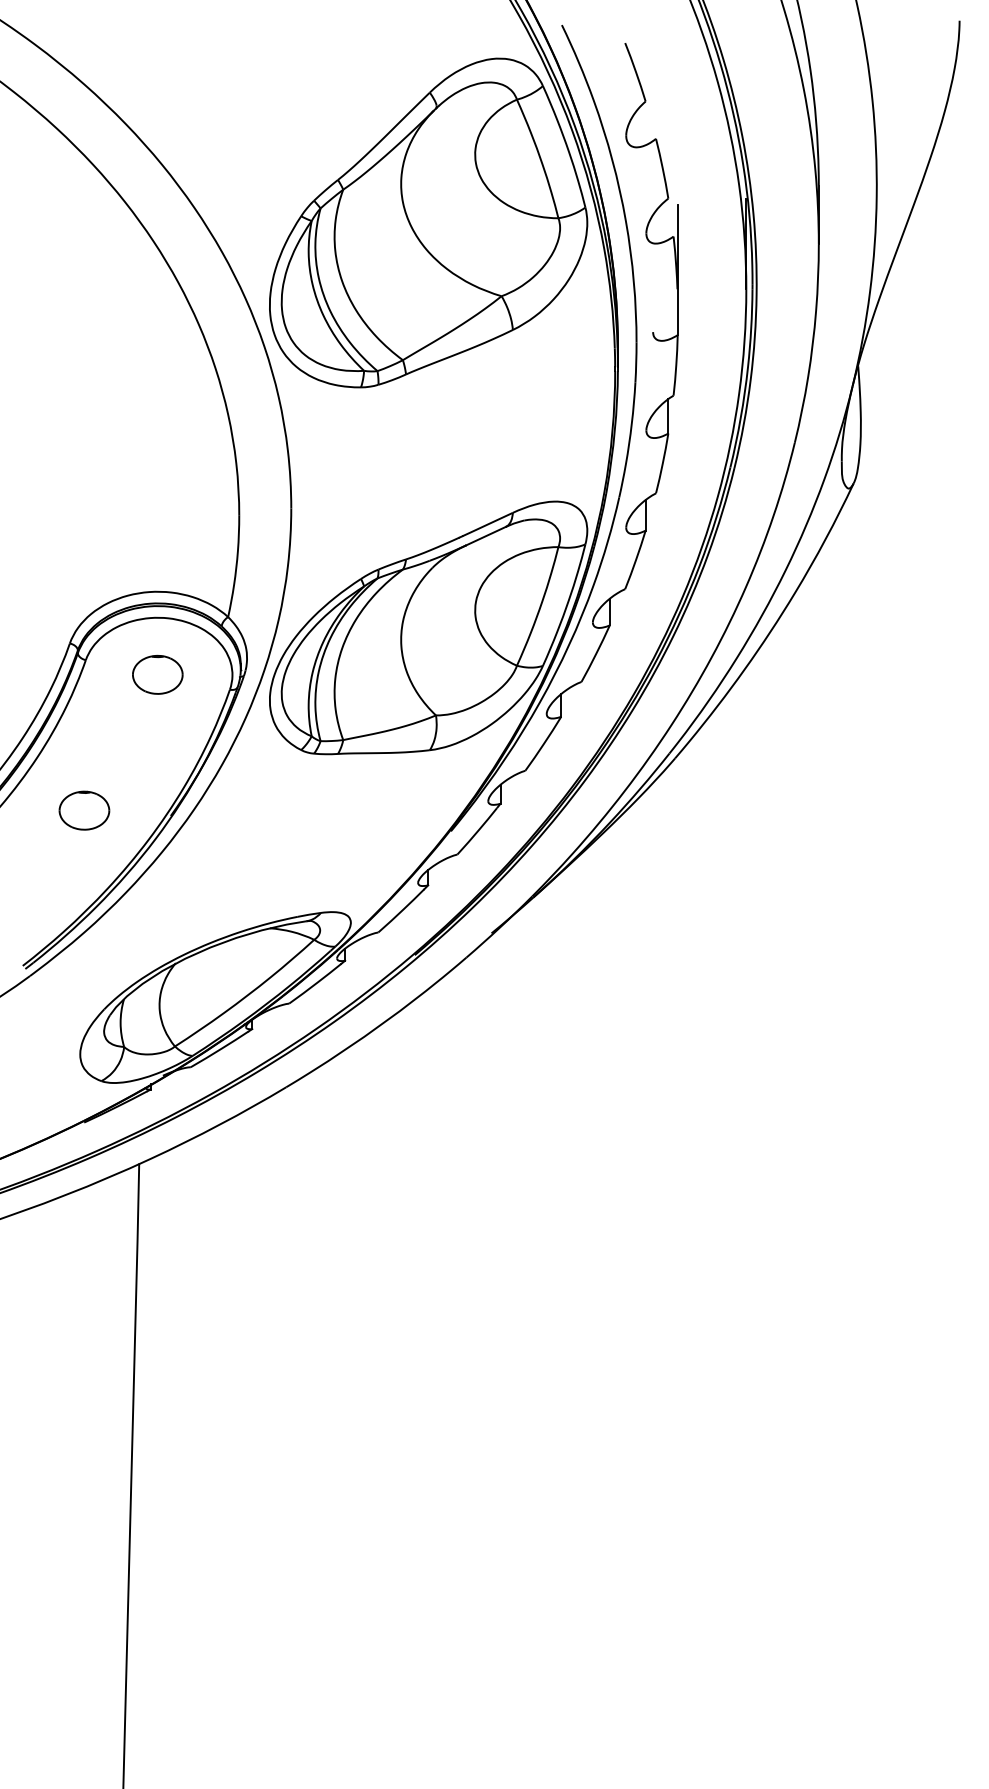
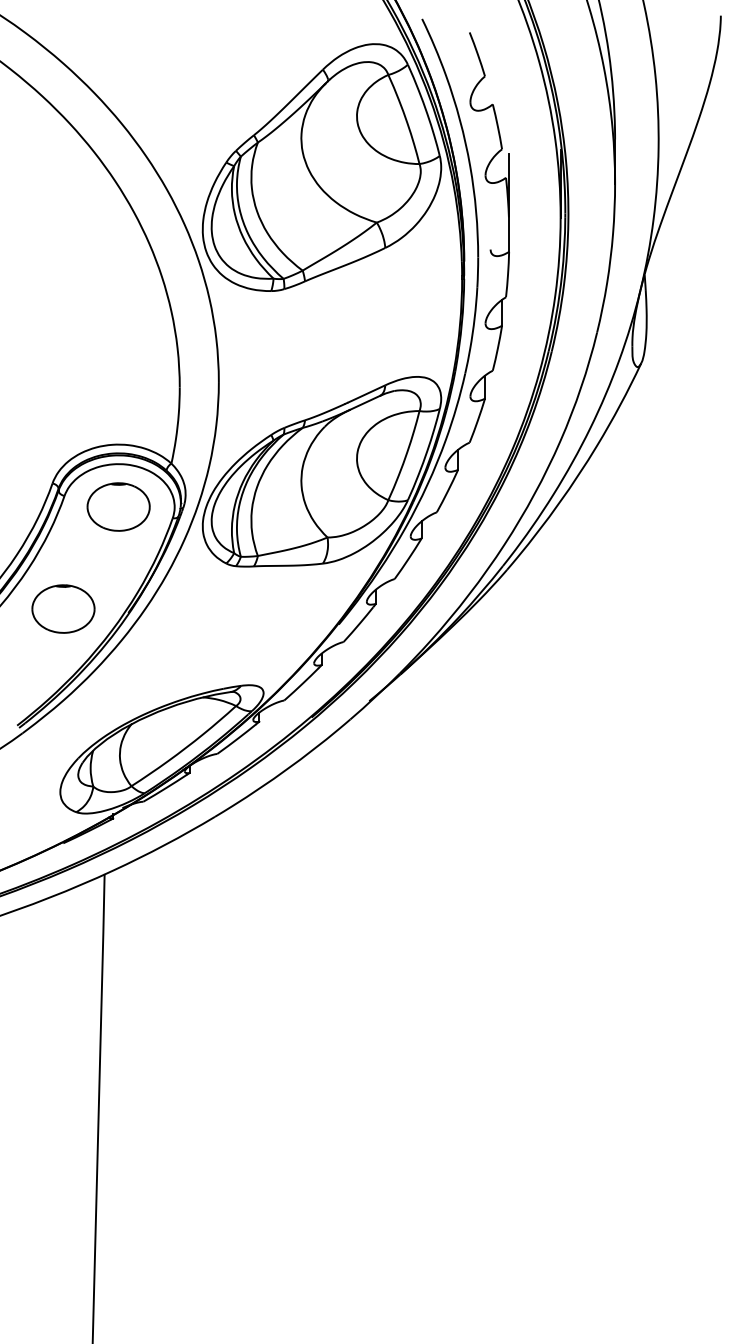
part: (157, 674) -> (118, 506), size x1.67
part: (84, 809) -> (63, 608), size x1.67

